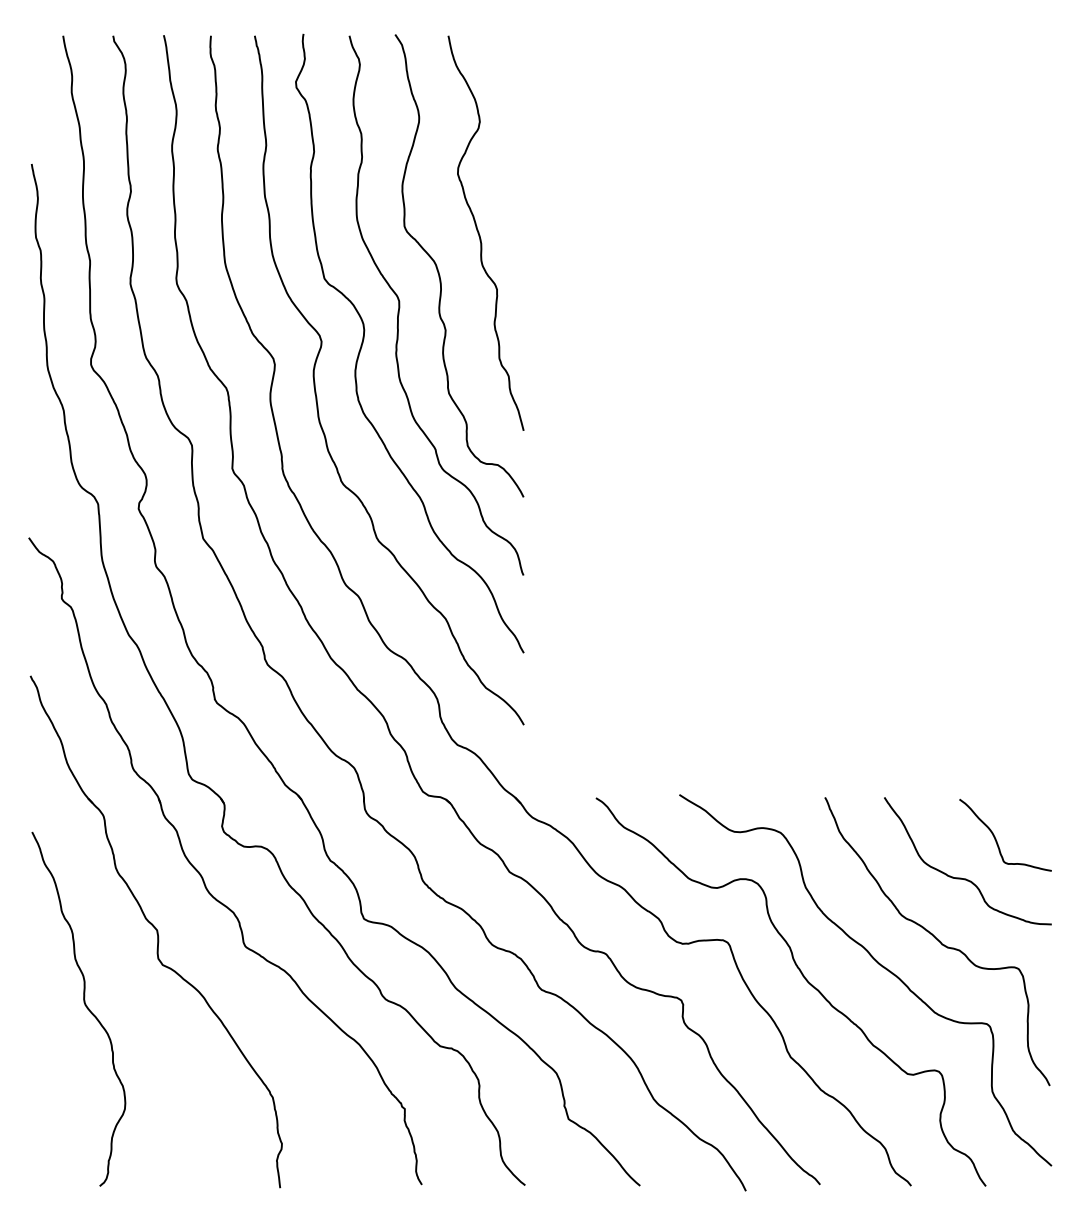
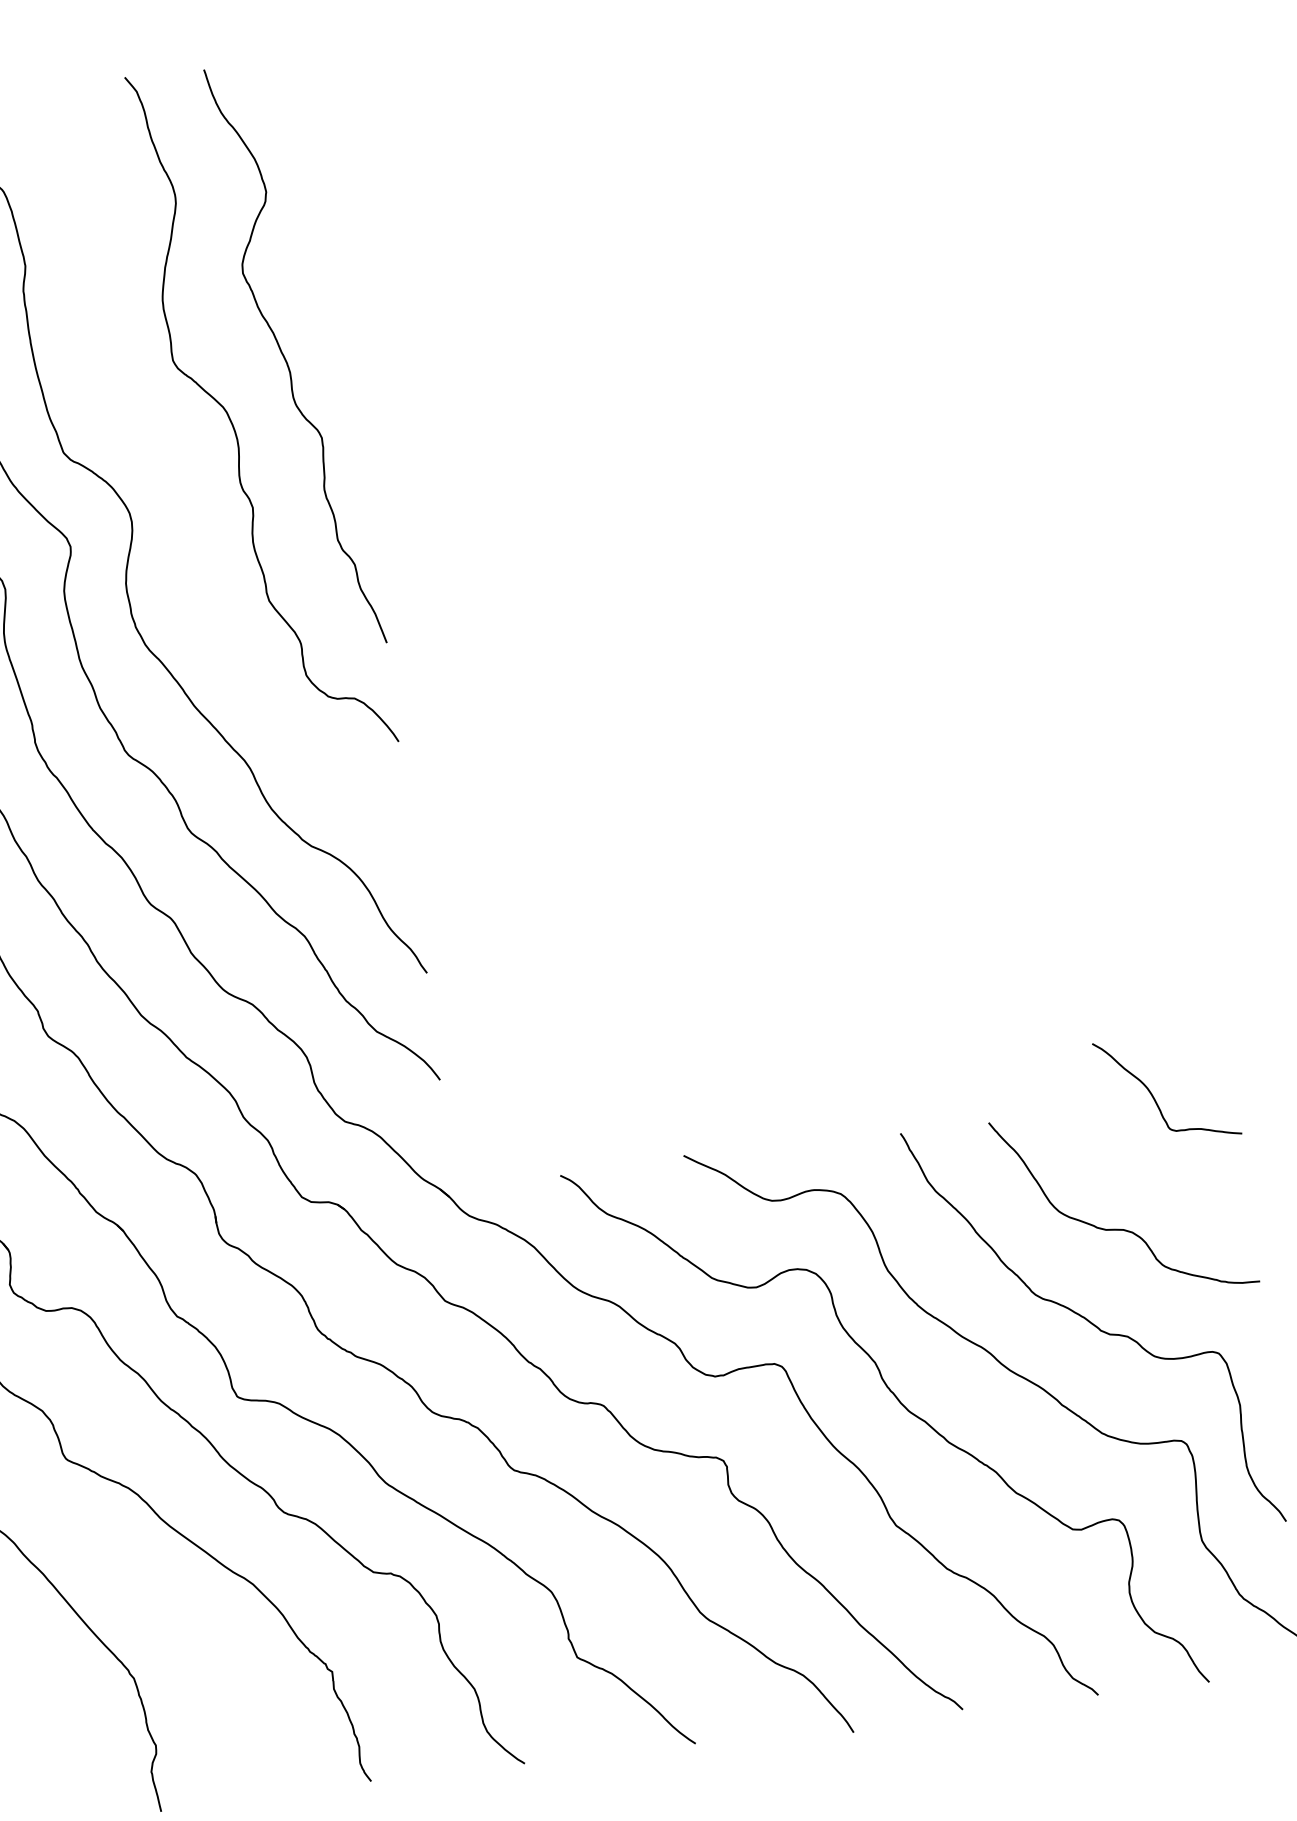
curve: (400, 305) -> (181, 478), removed
curve: (996, 838) -> (1154, 1095), moved

